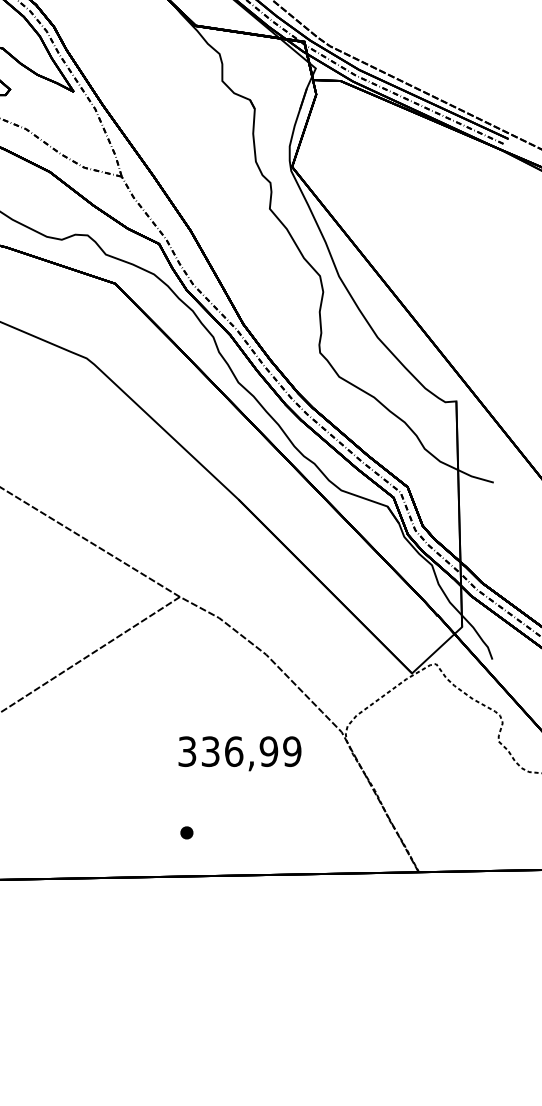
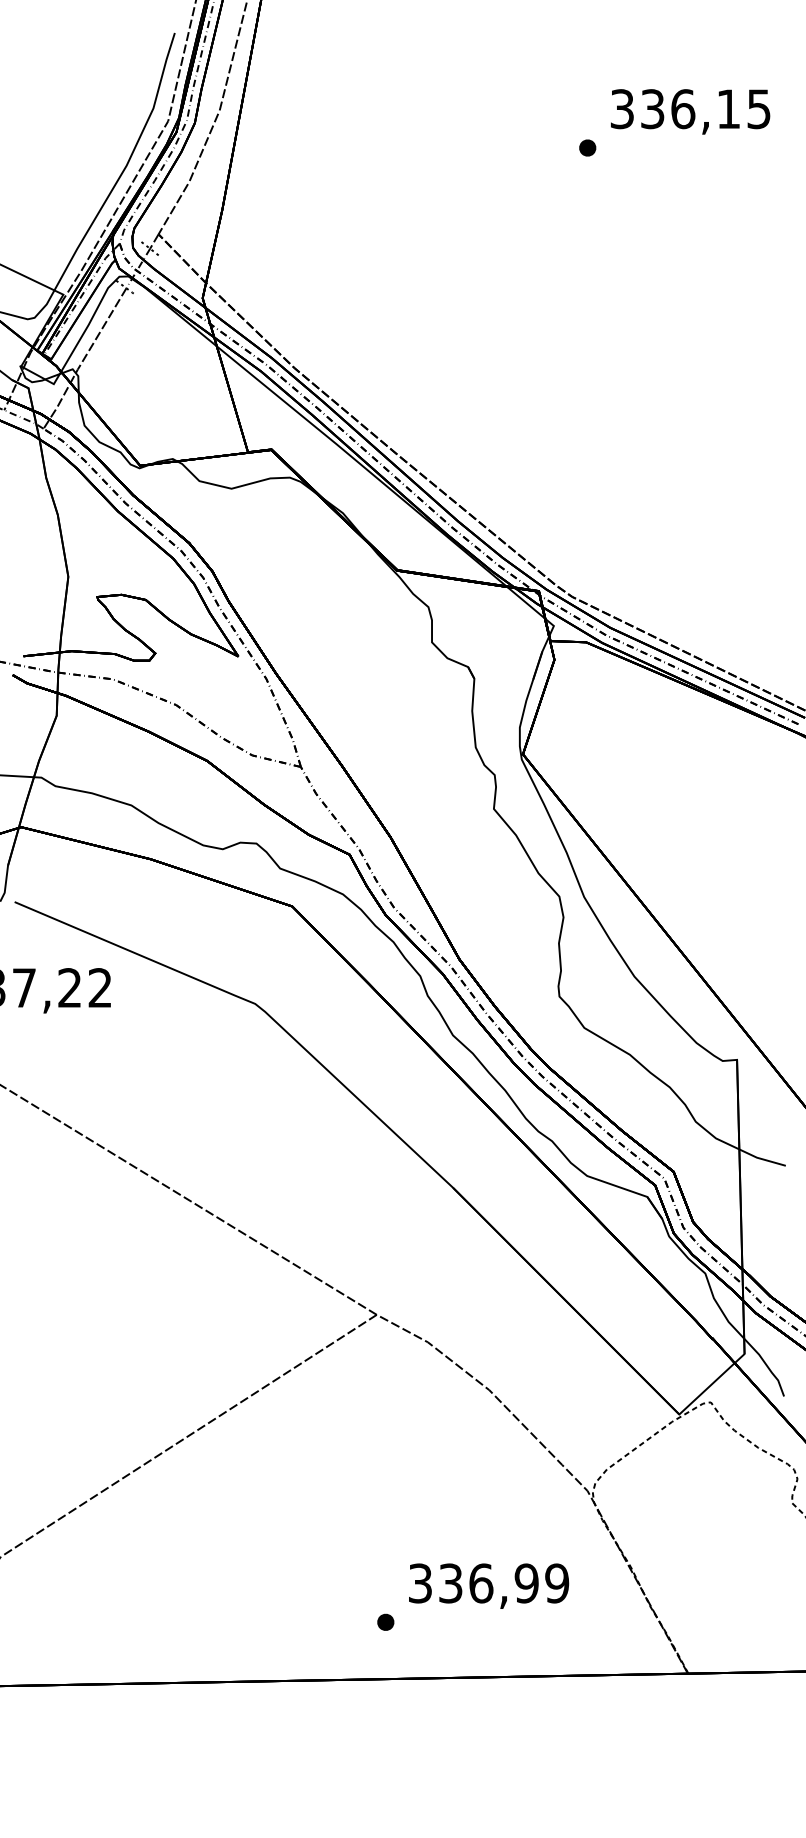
text: (240, 753) -> (489, 1585), moved

